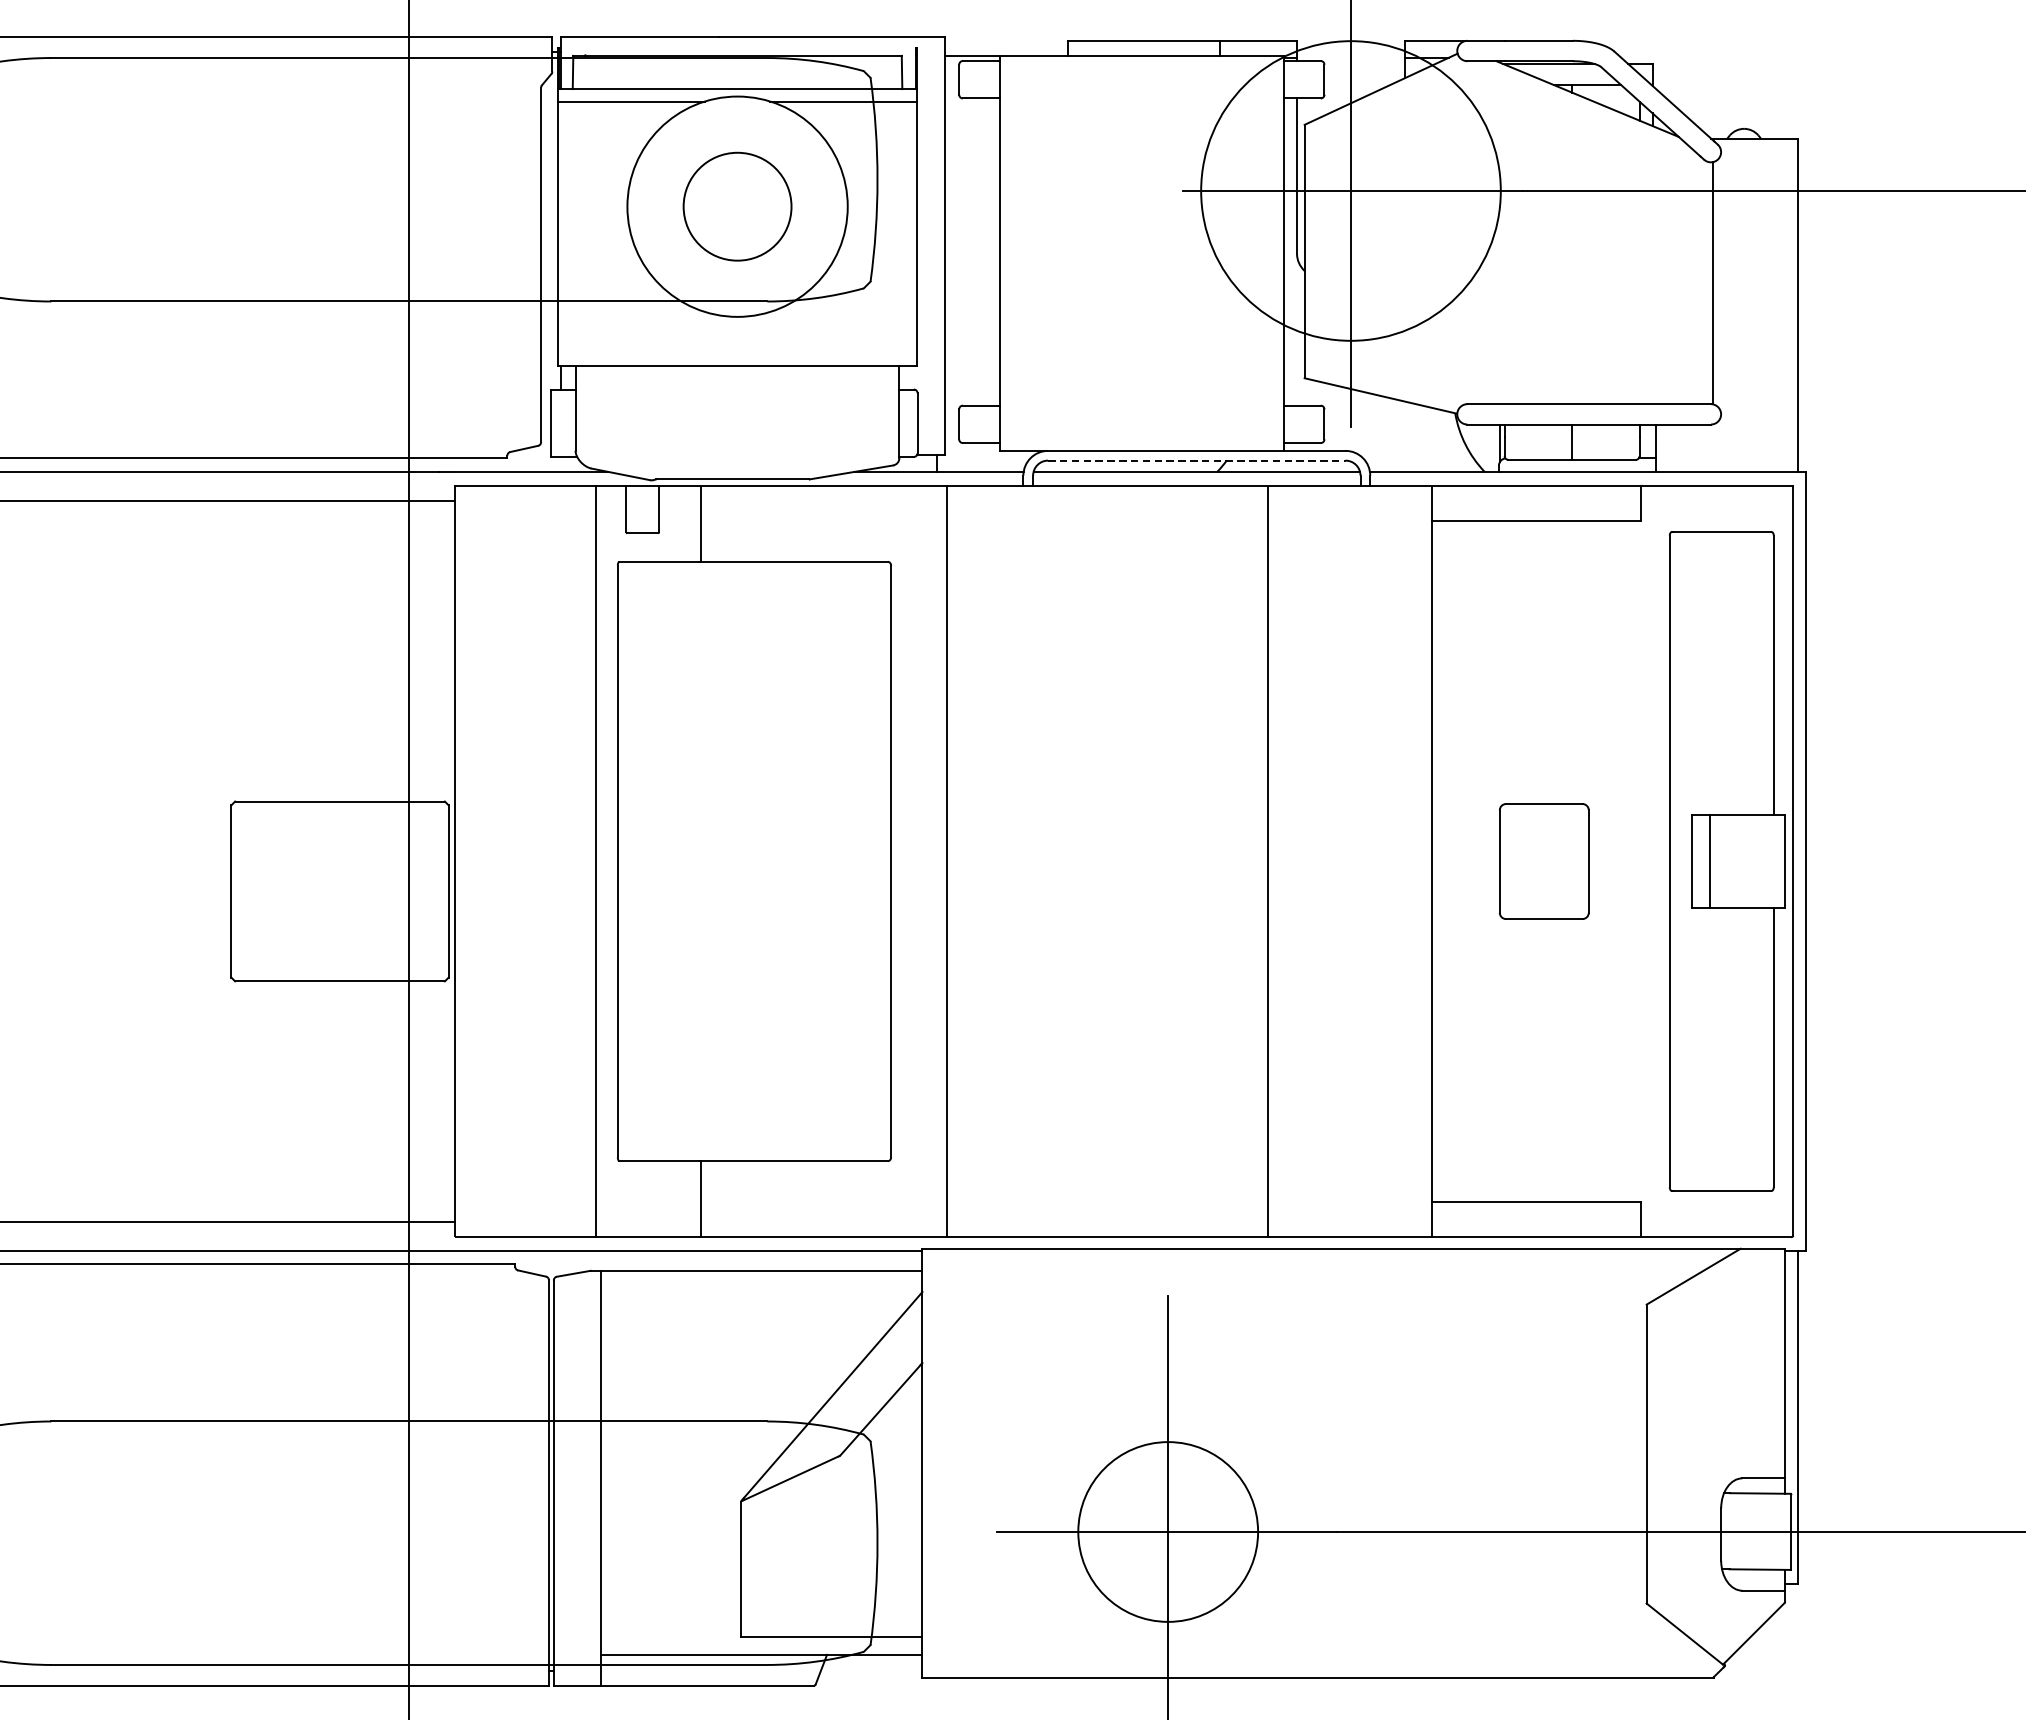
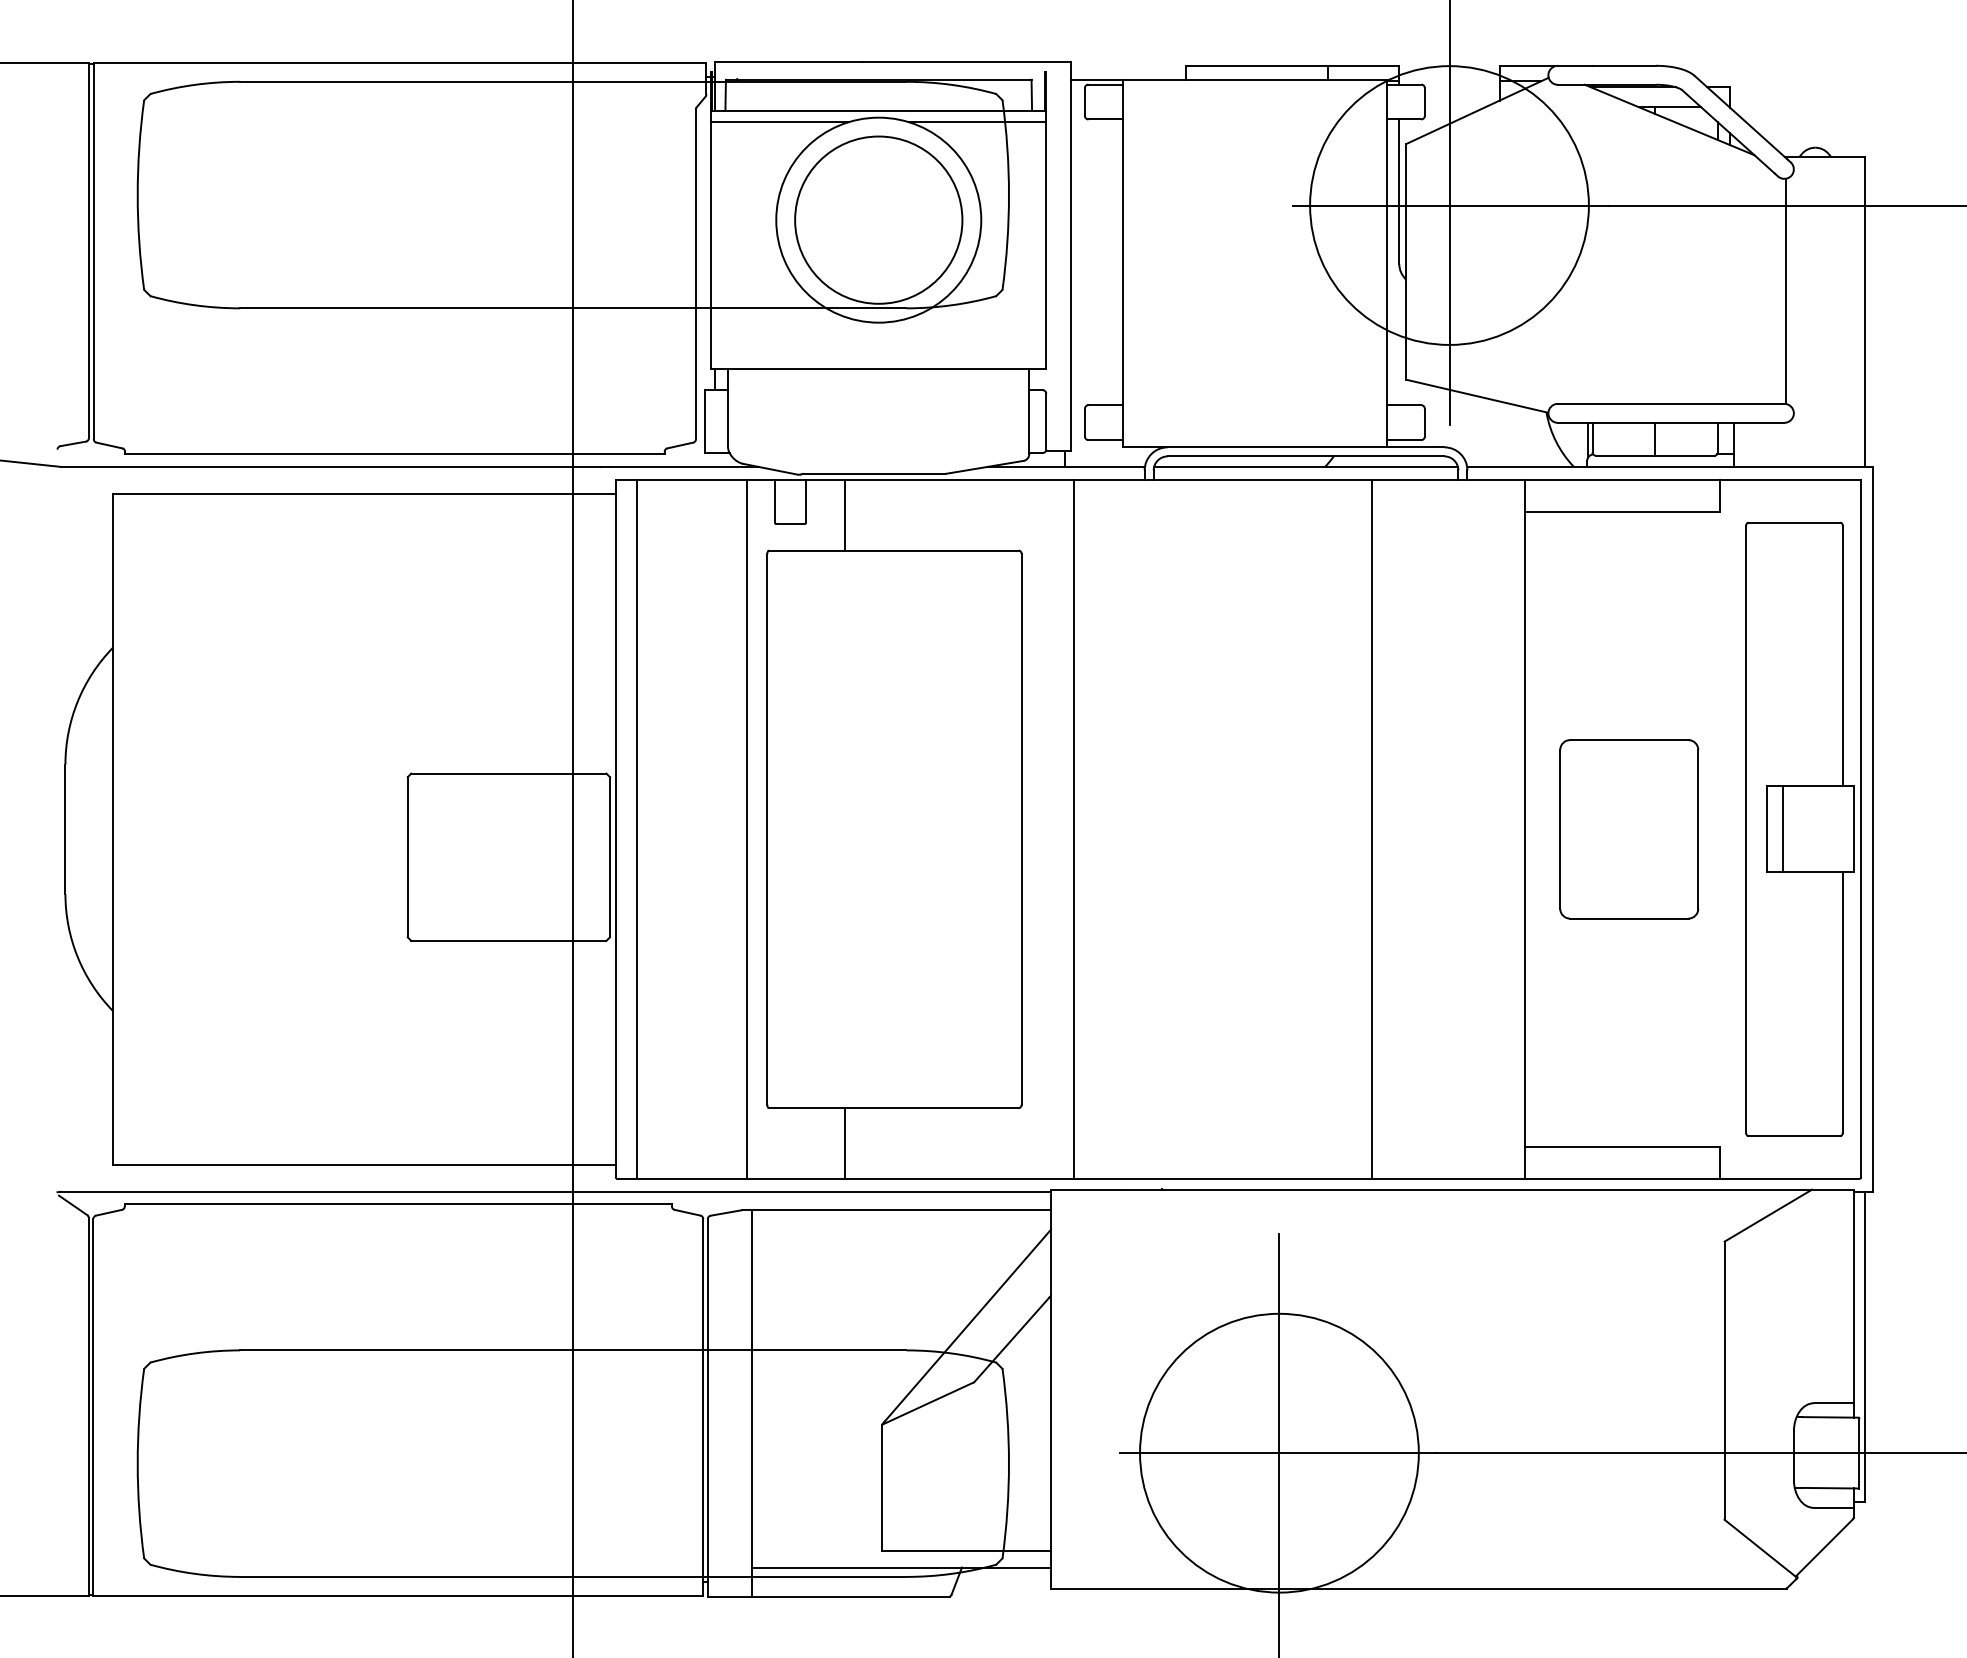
circle: (737, 206) -> (878, 219), size x1.67
line: (1197, 460) -> (1306, 456), dashed -> solid
line: (478, 860) -> (637, 828), added
part: (1544, 861) -> (1629, 829), size x1.67
circle: (1168, 1531) -> (1279, 1452), size x1.67

